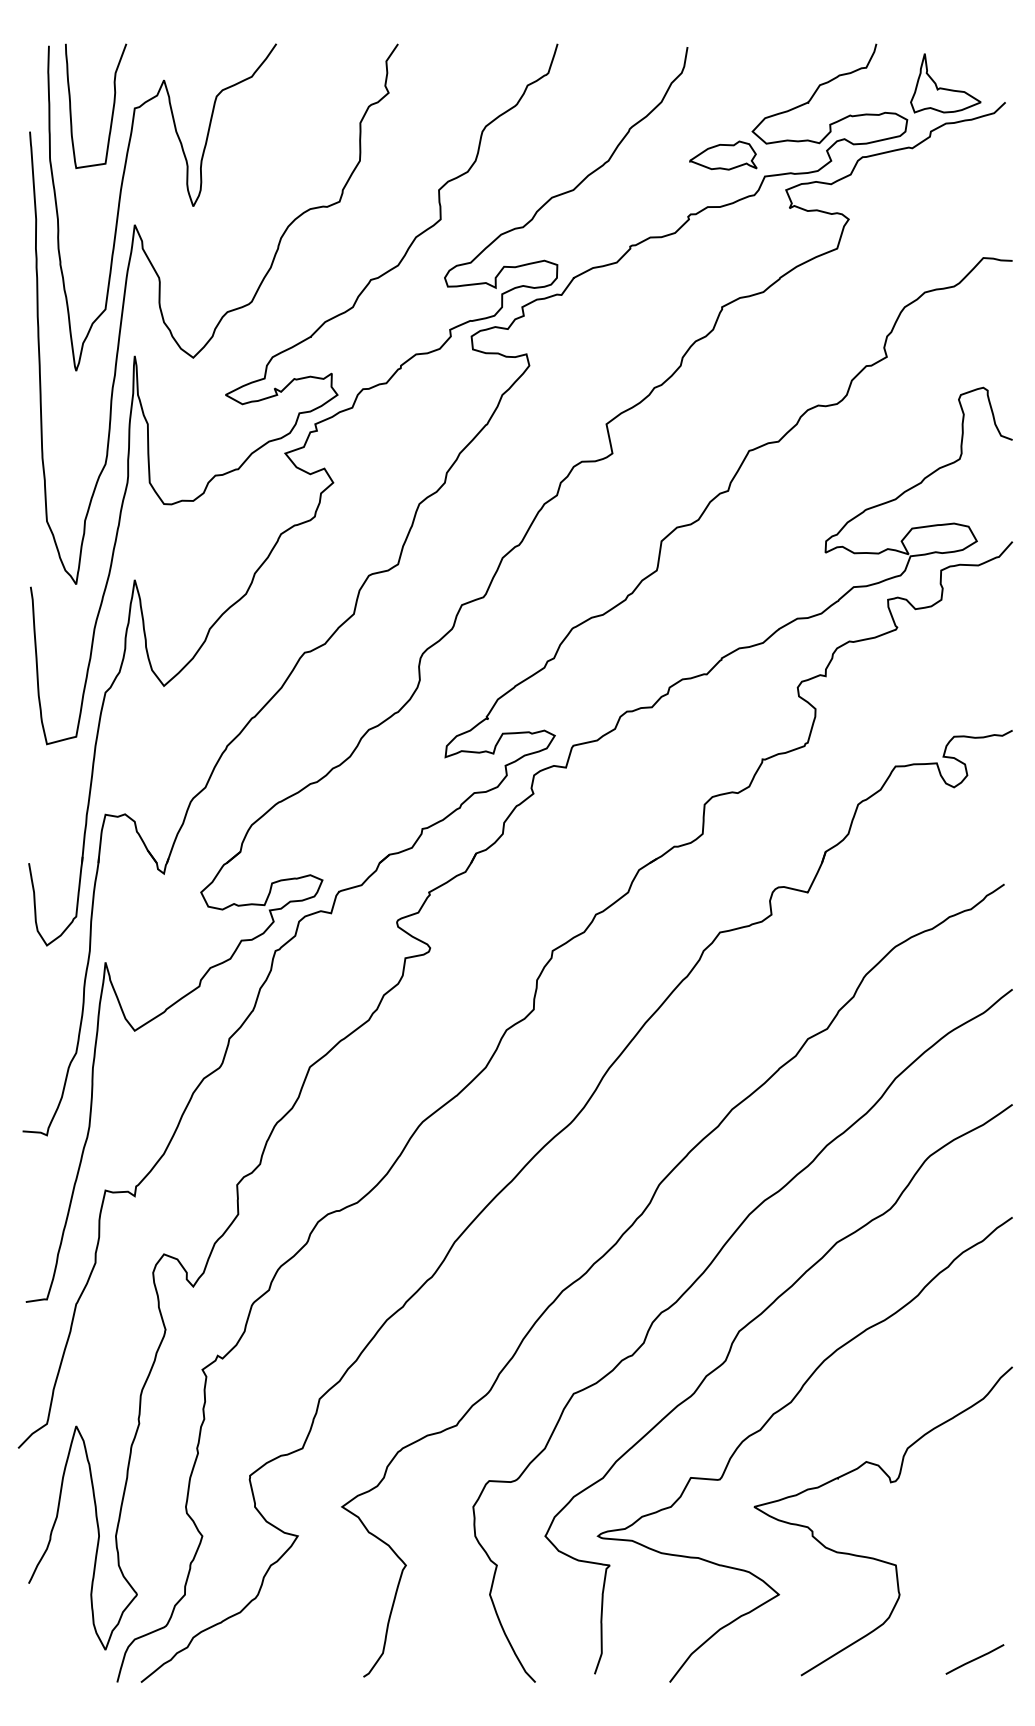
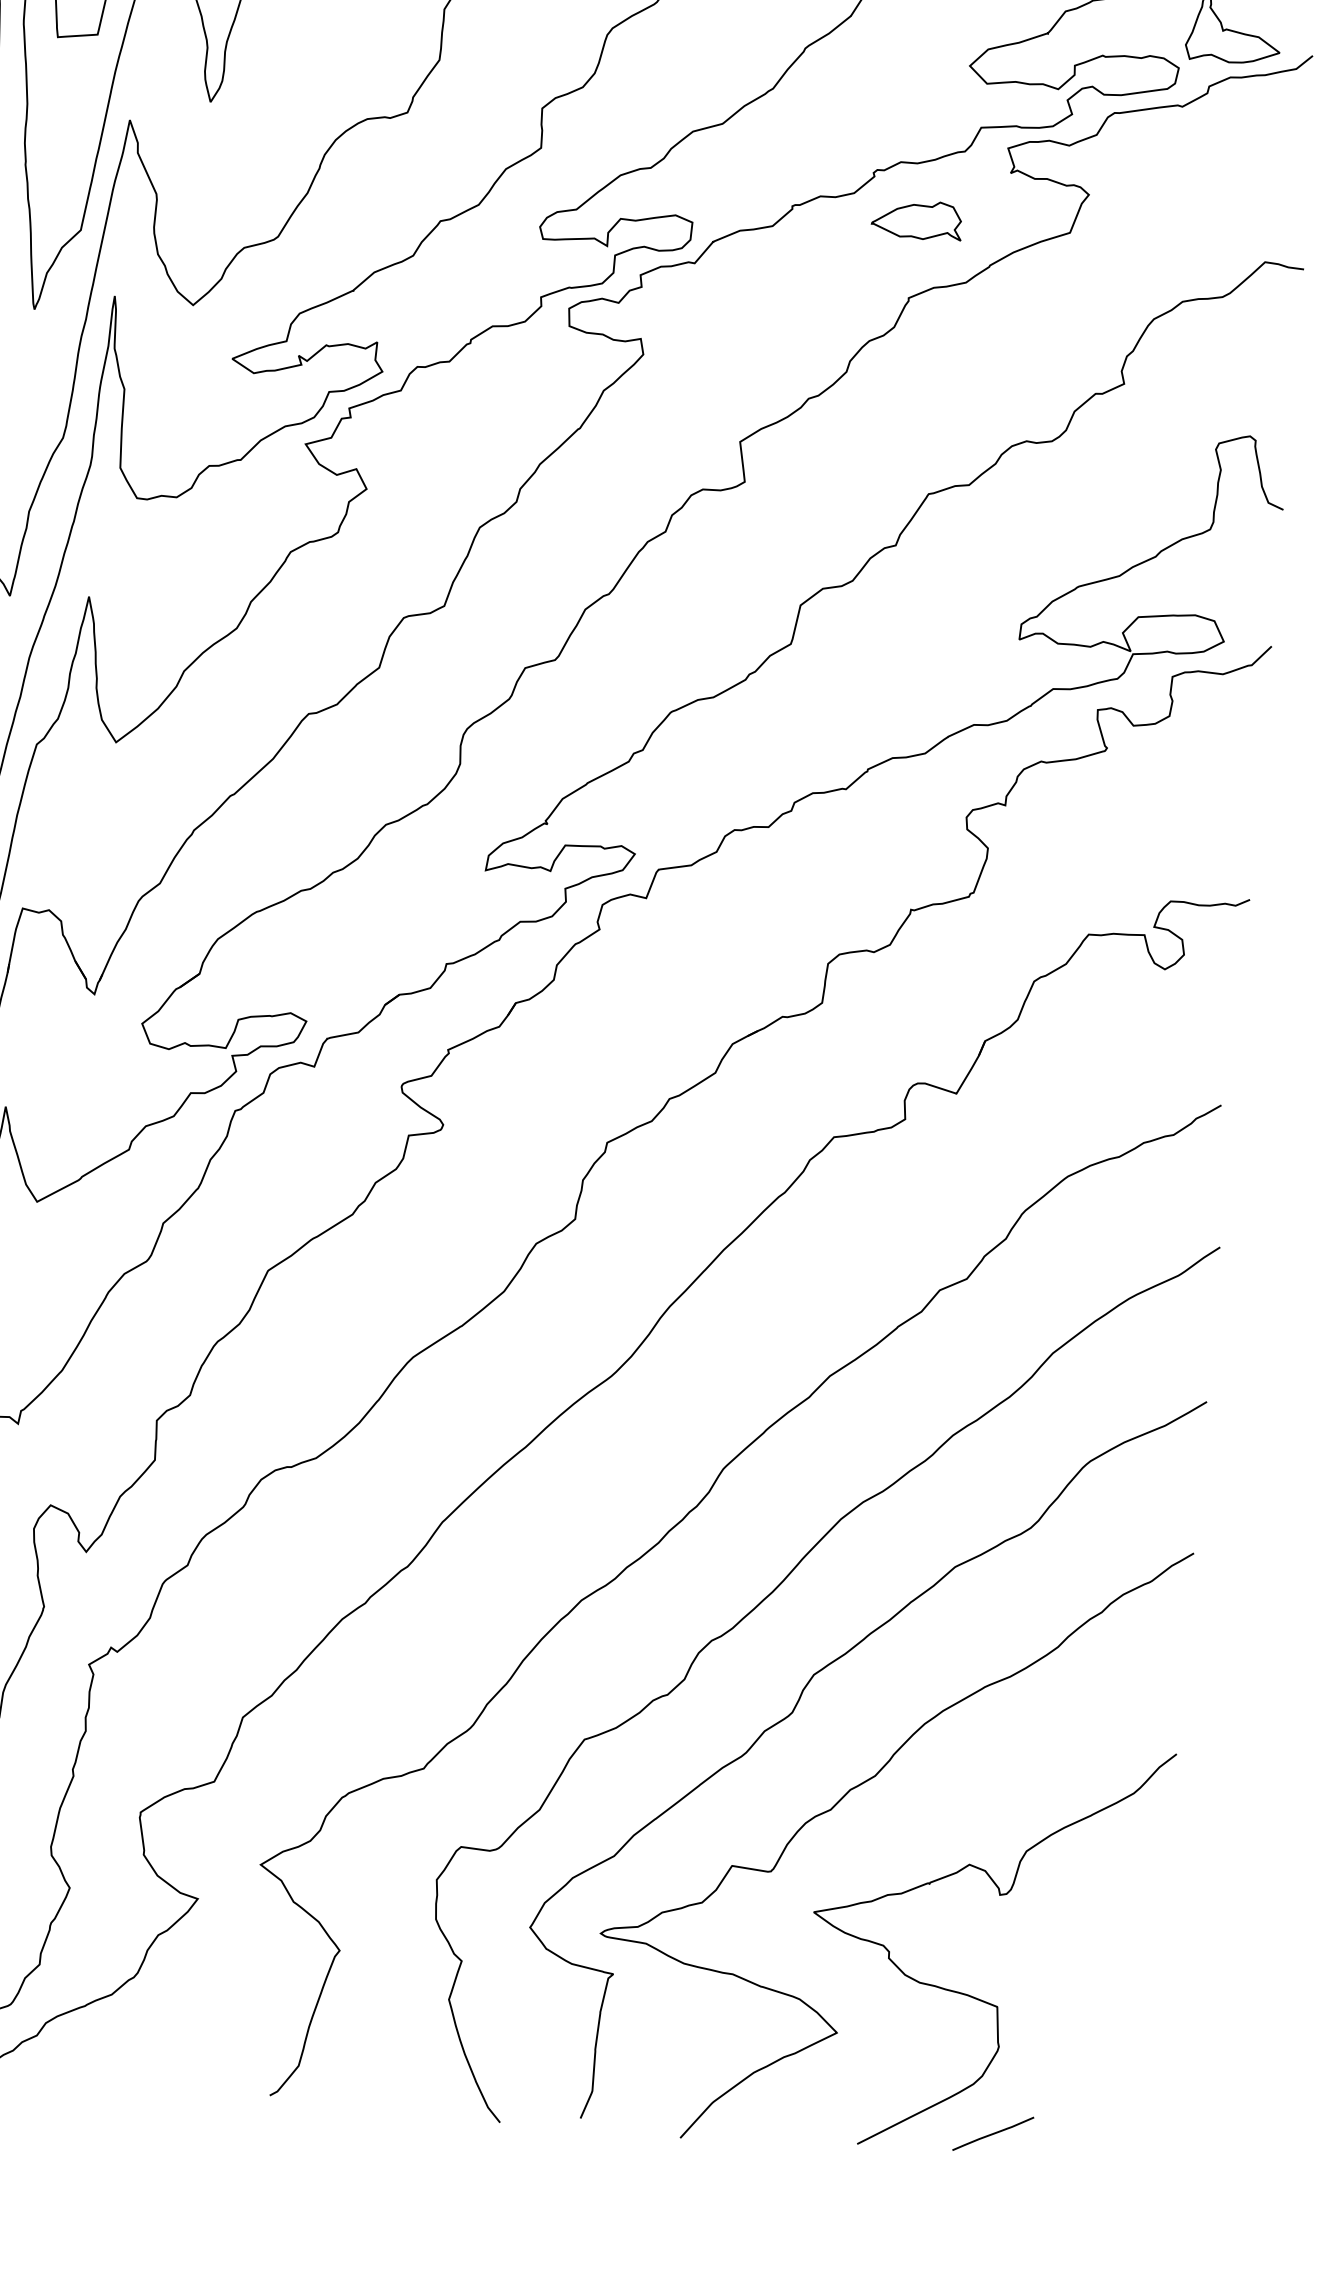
part: (723, 155) -> (917, 219), moved
line: (974, 1659) -> (992, 2133), moved

